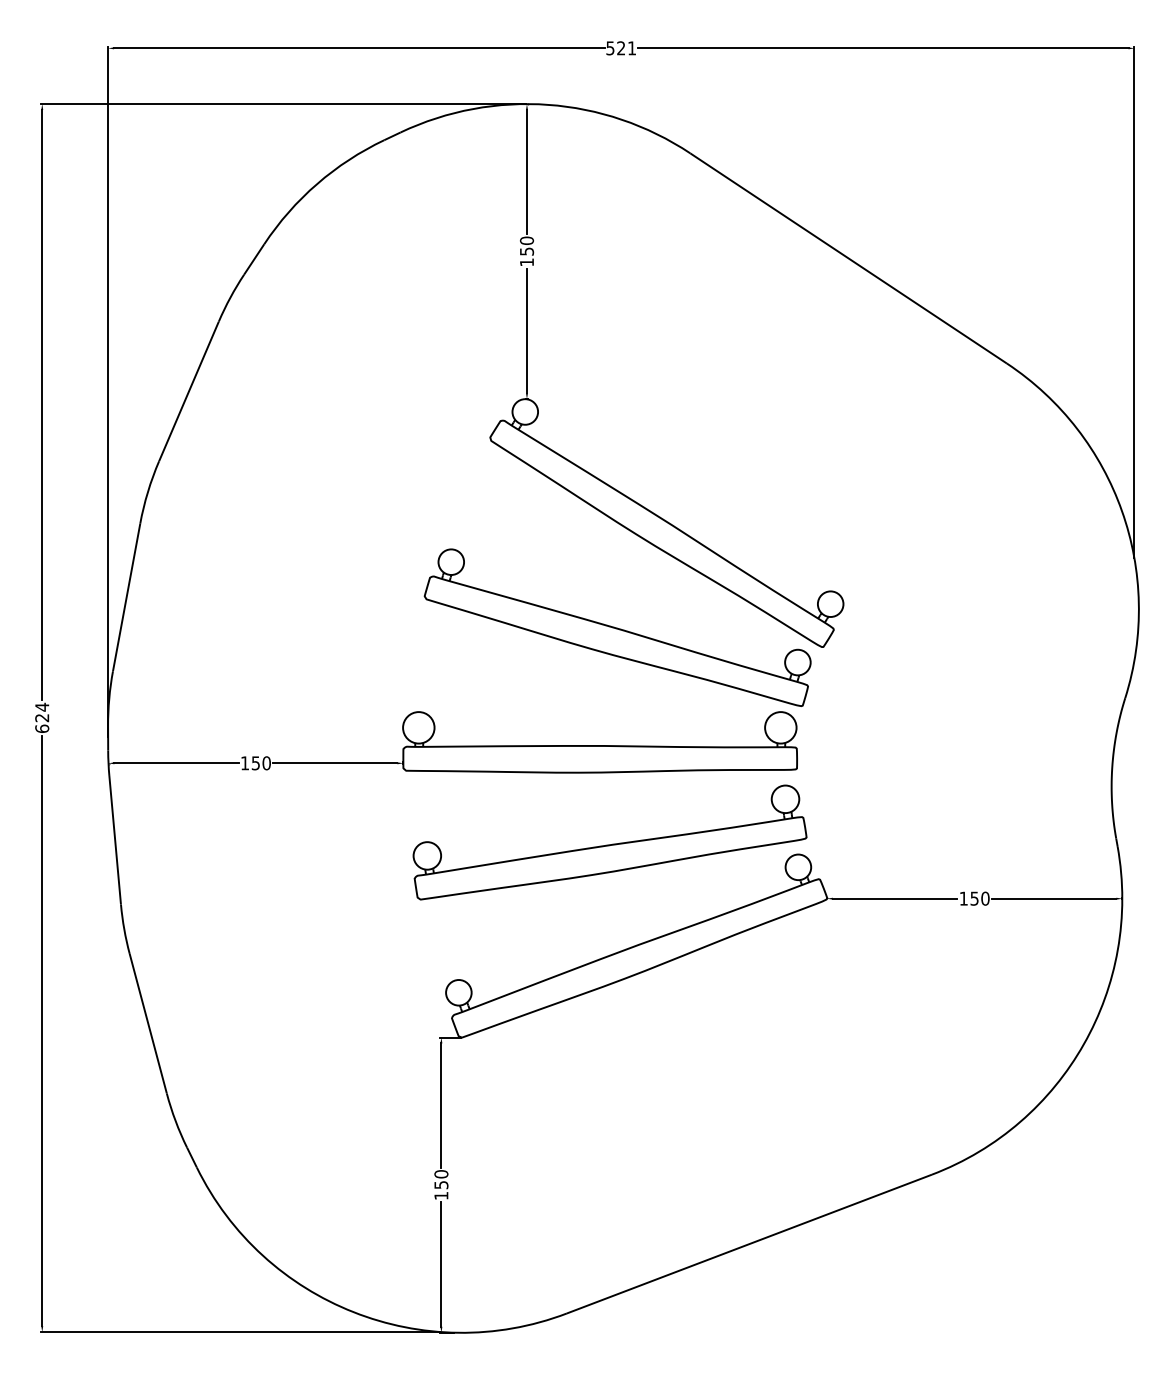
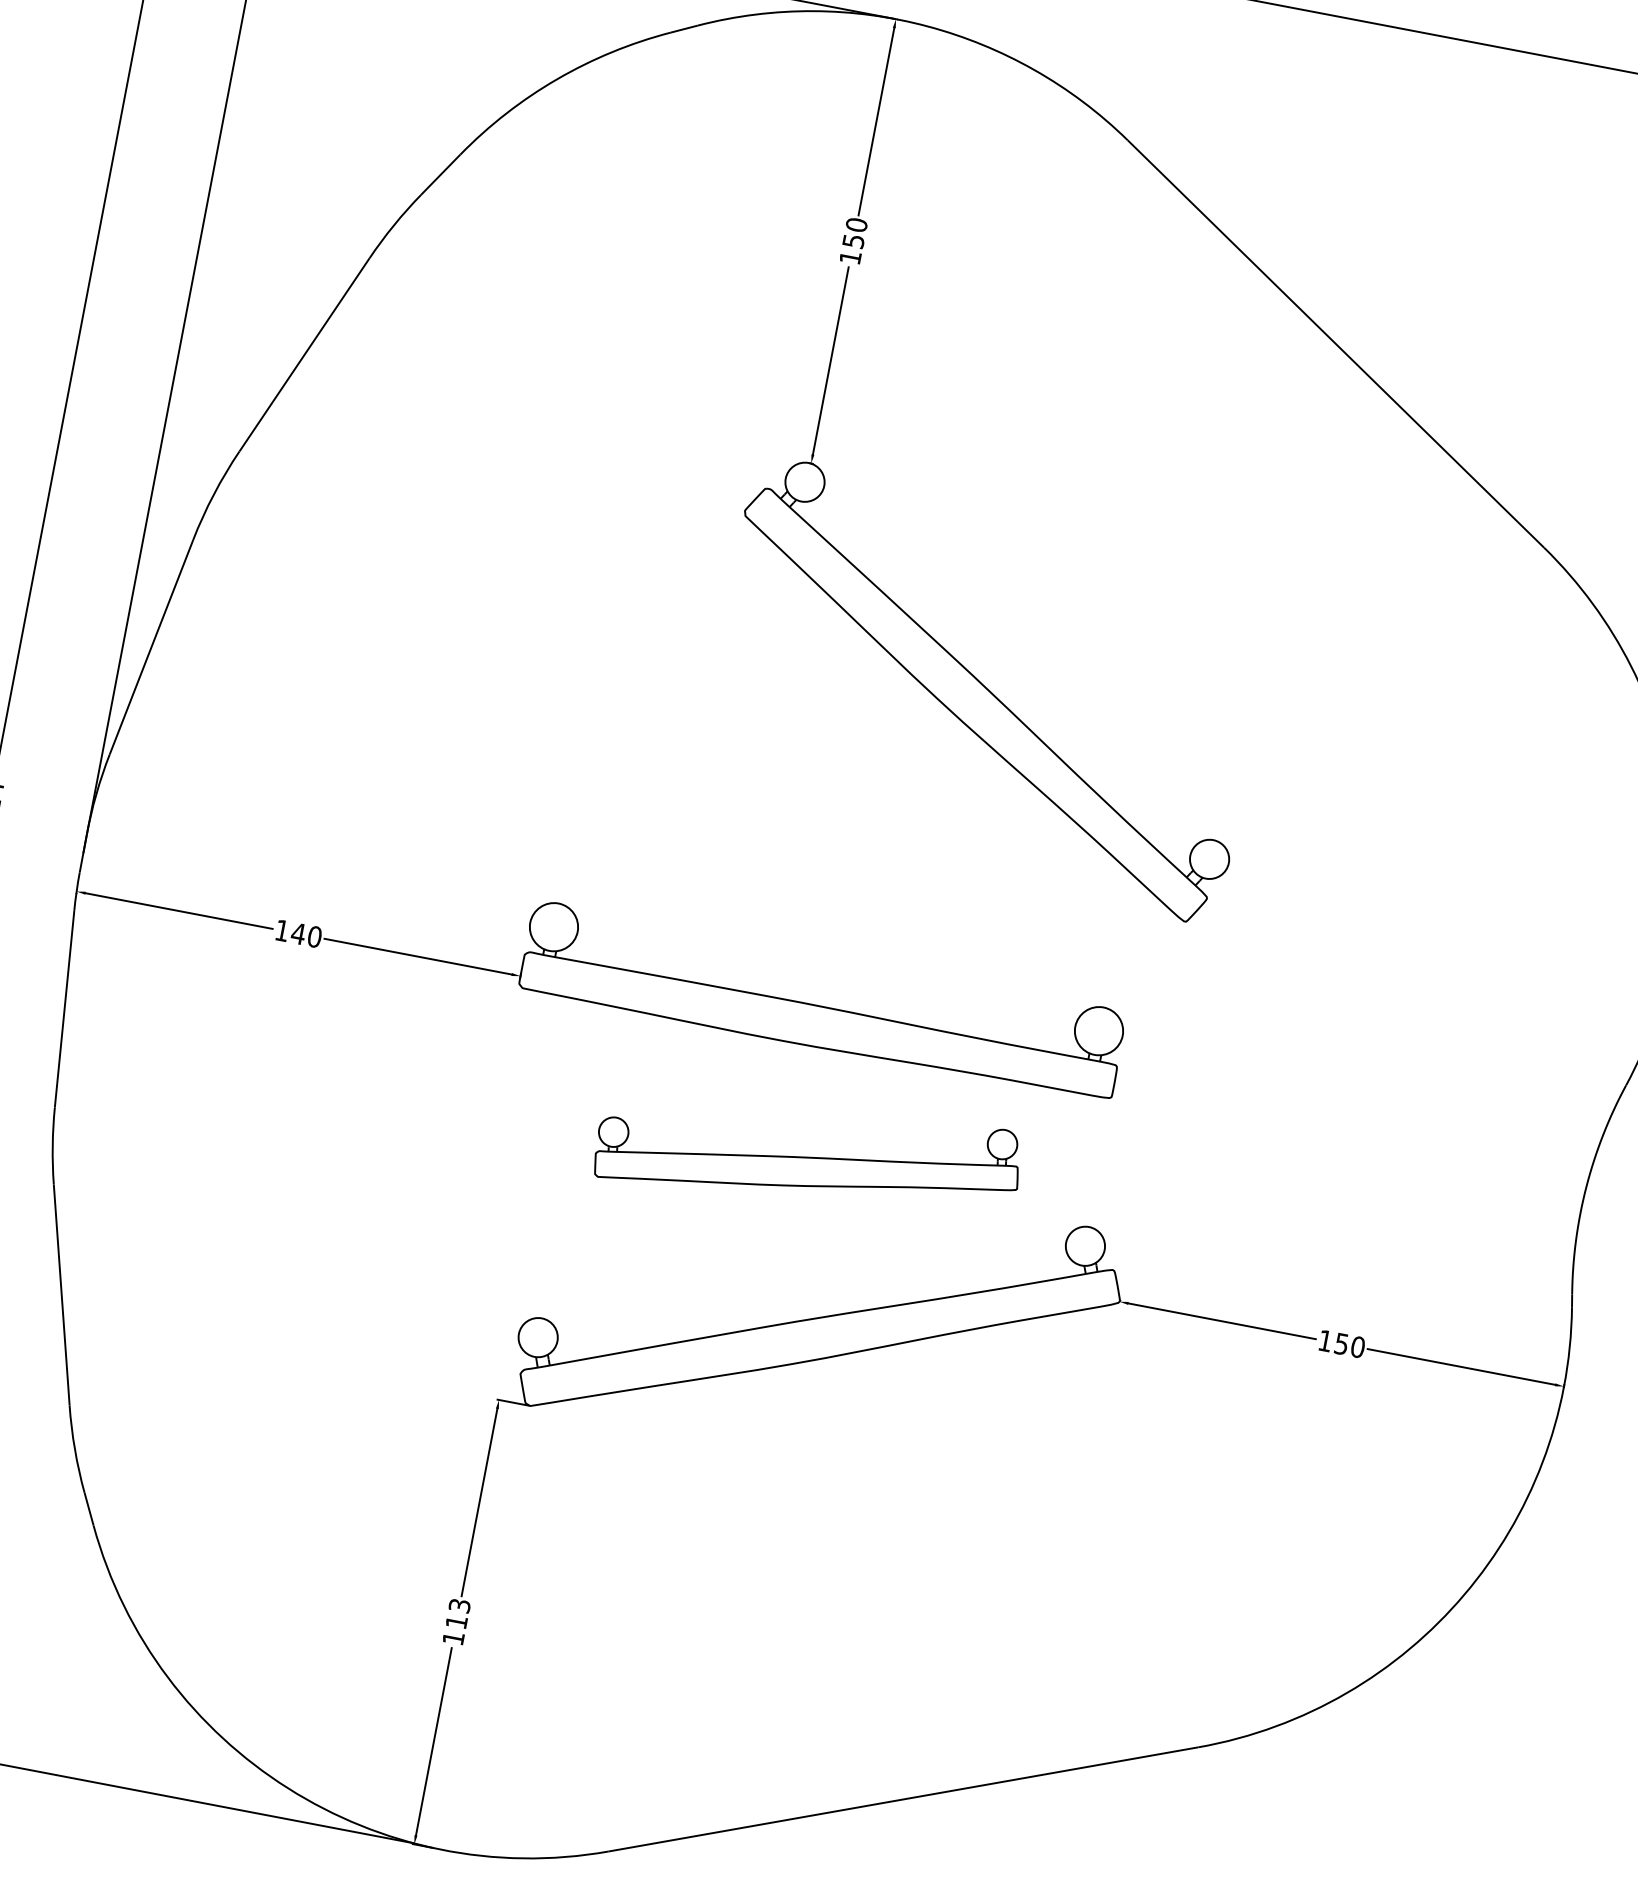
part: (617, 627) -> (881, 833), removed
text: (255, 763) -> (297, 934), 150 -> 140
part: (609, 842) -> (808, 1154), size x0.7
text: (441, 1179) -> (458, 1613), 150 -> 113

